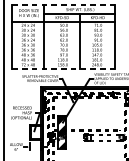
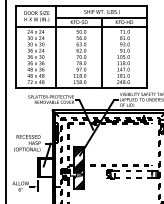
line: (64, 5) -> (81, 6), dashed -> solid
line: (64, 69) -> (81, 87), dashed -> solid

